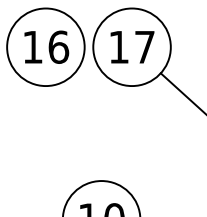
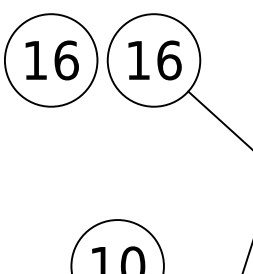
text: (145, 47) -> (169, 60), 17 -> 16

